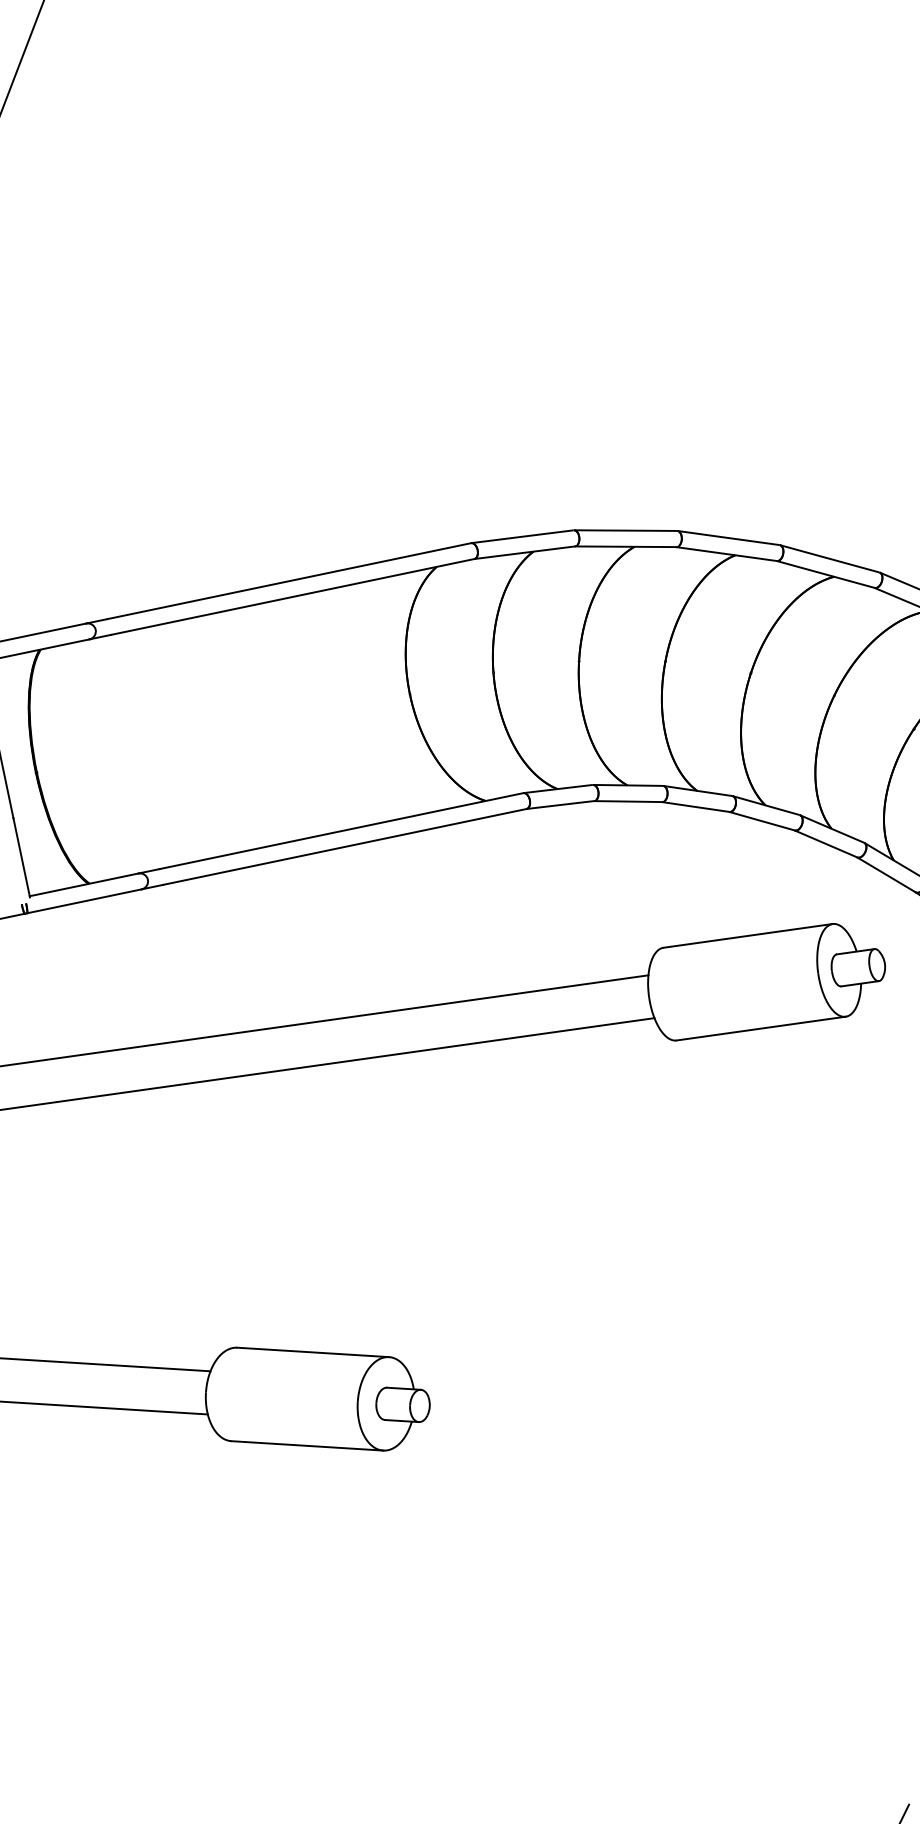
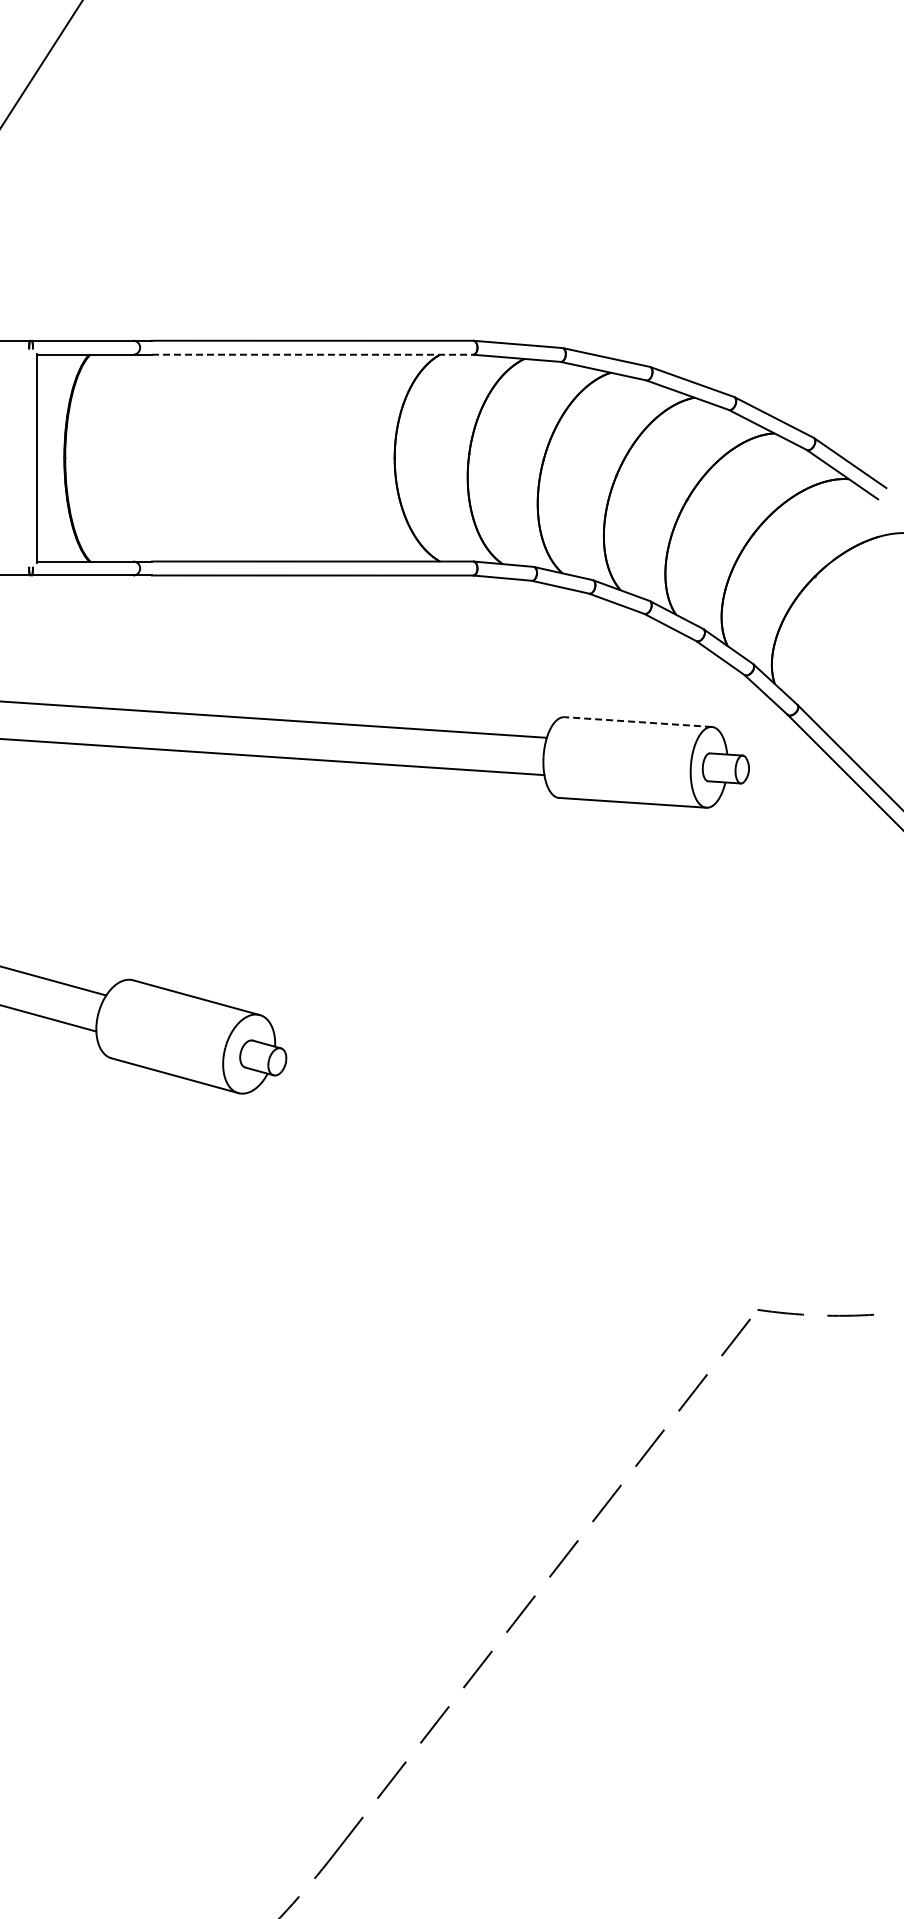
line: (292, 596) -> (312, 354), solid -> dashed
line: (748, 936) -> (638, 722), solid -> dashed

